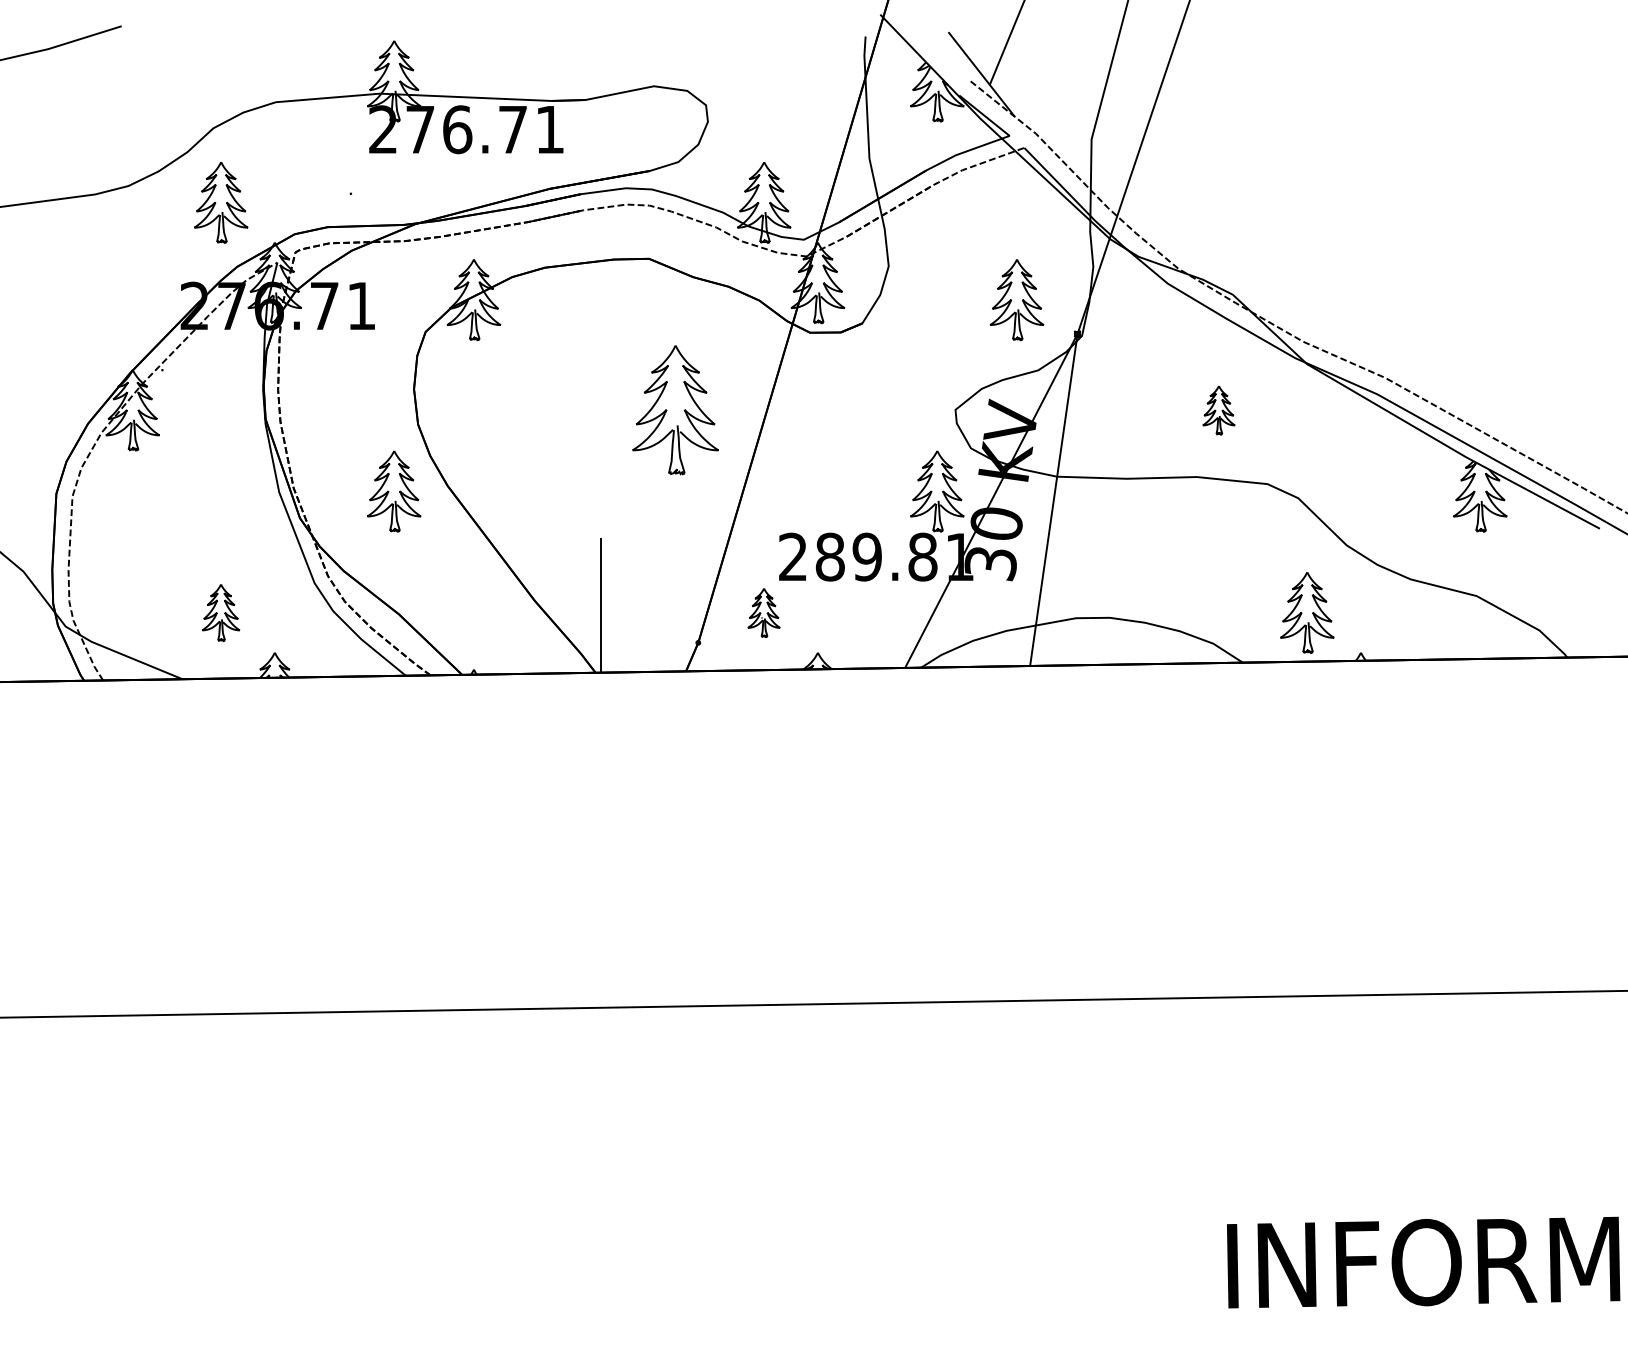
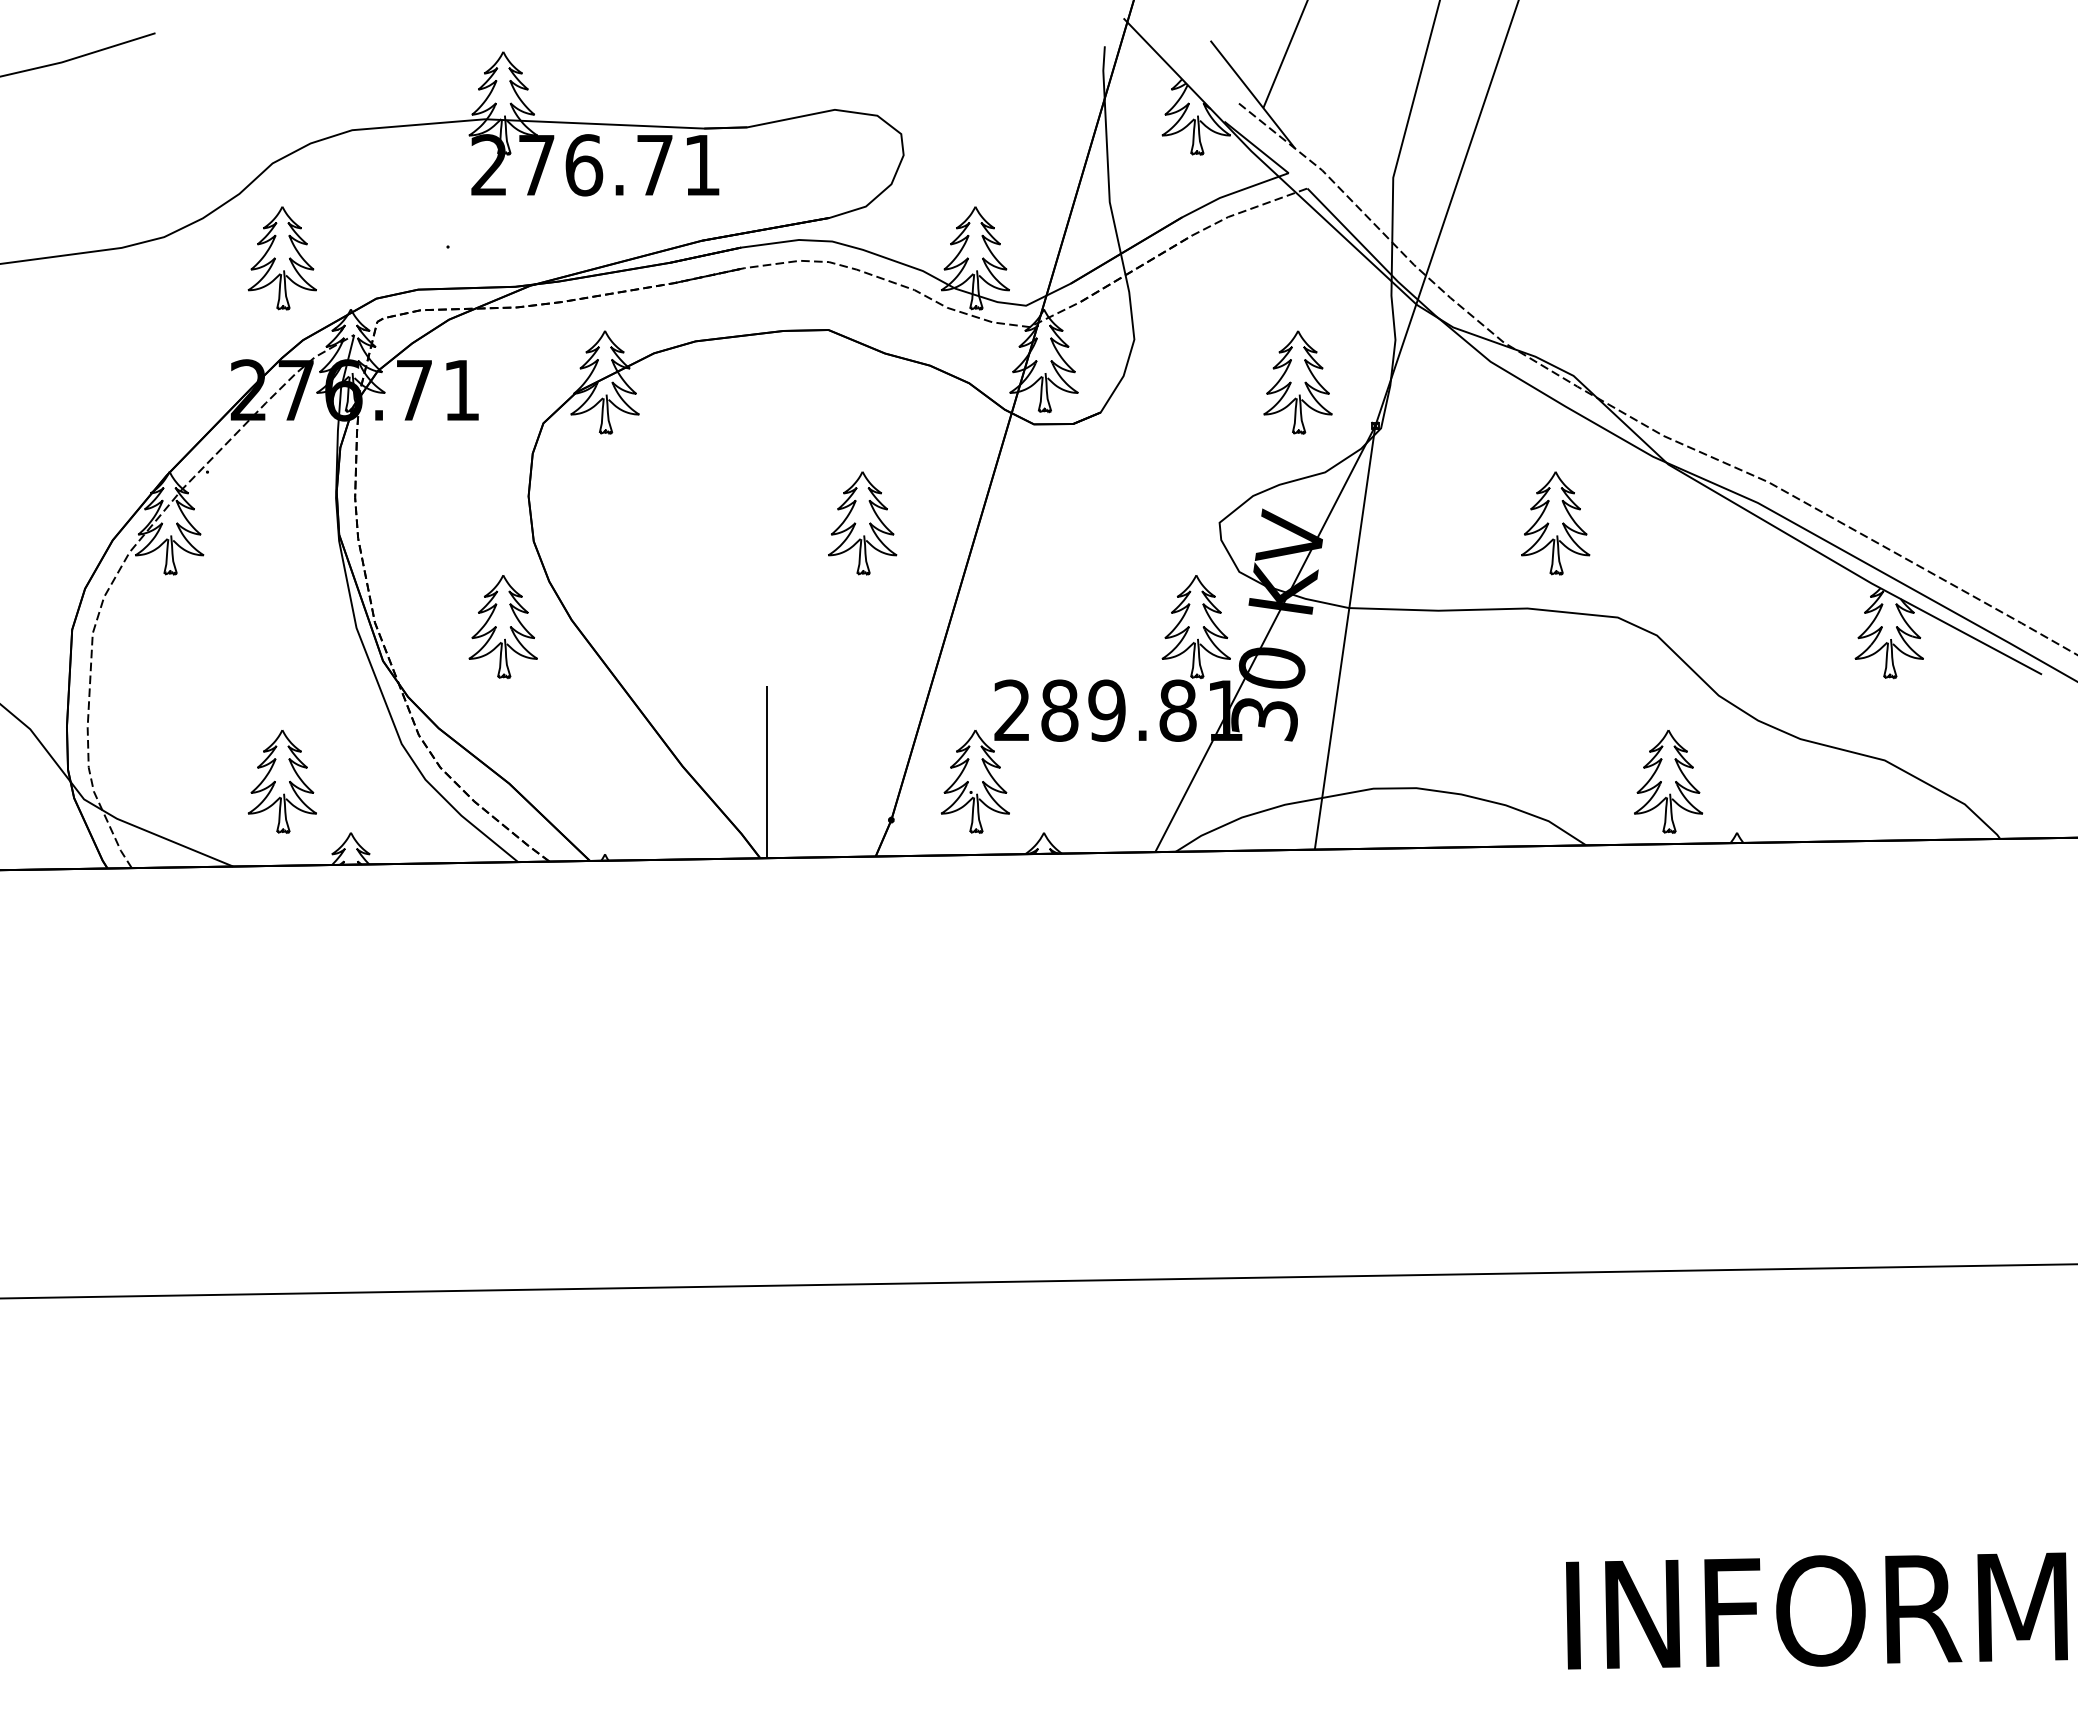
part: (675, 410) -> (862, 523), size x0.62
part: (1218, 410) -> (1555, 523), size x1.67
part: (220, 612) -> (281, 781), size x1.43
part: (763, 612) -> (974, 781), size x1.67

